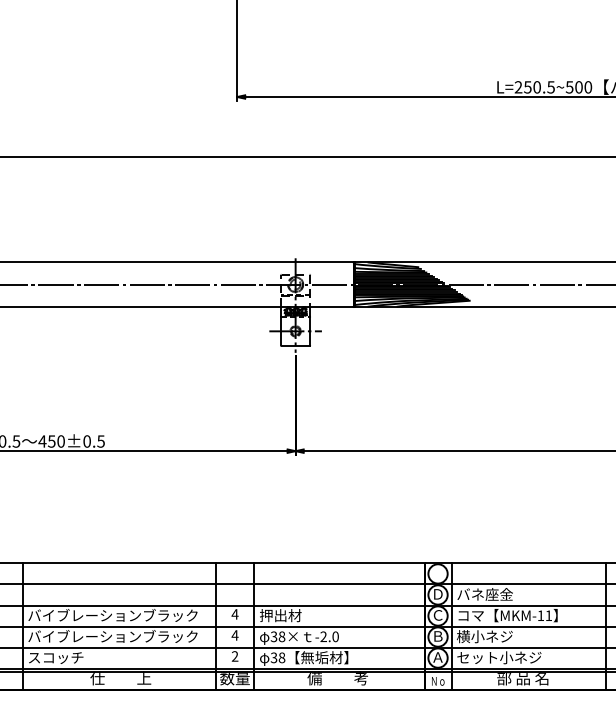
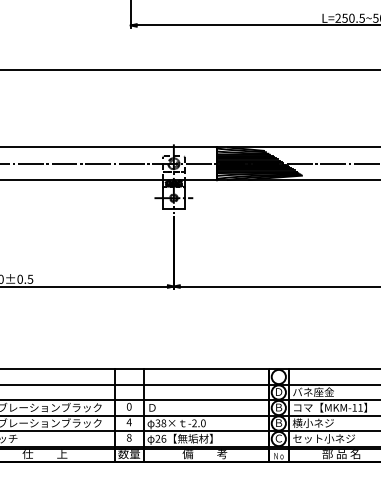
text: (234, 614) -> (128, 406), 4 -> 0
text: (280, 615) -> (162, 407), 押出材 -> Ｄ
text: (437, 615) -> (278, 407), Ｃ -> Ｂ
text: (234, 656) -> (128, 437), 2 -> 8
text: (277, 657) -> (160, 438), 38 -> 26
text: (437, 657) -> (278, 438), Ａ -> Ｃ

